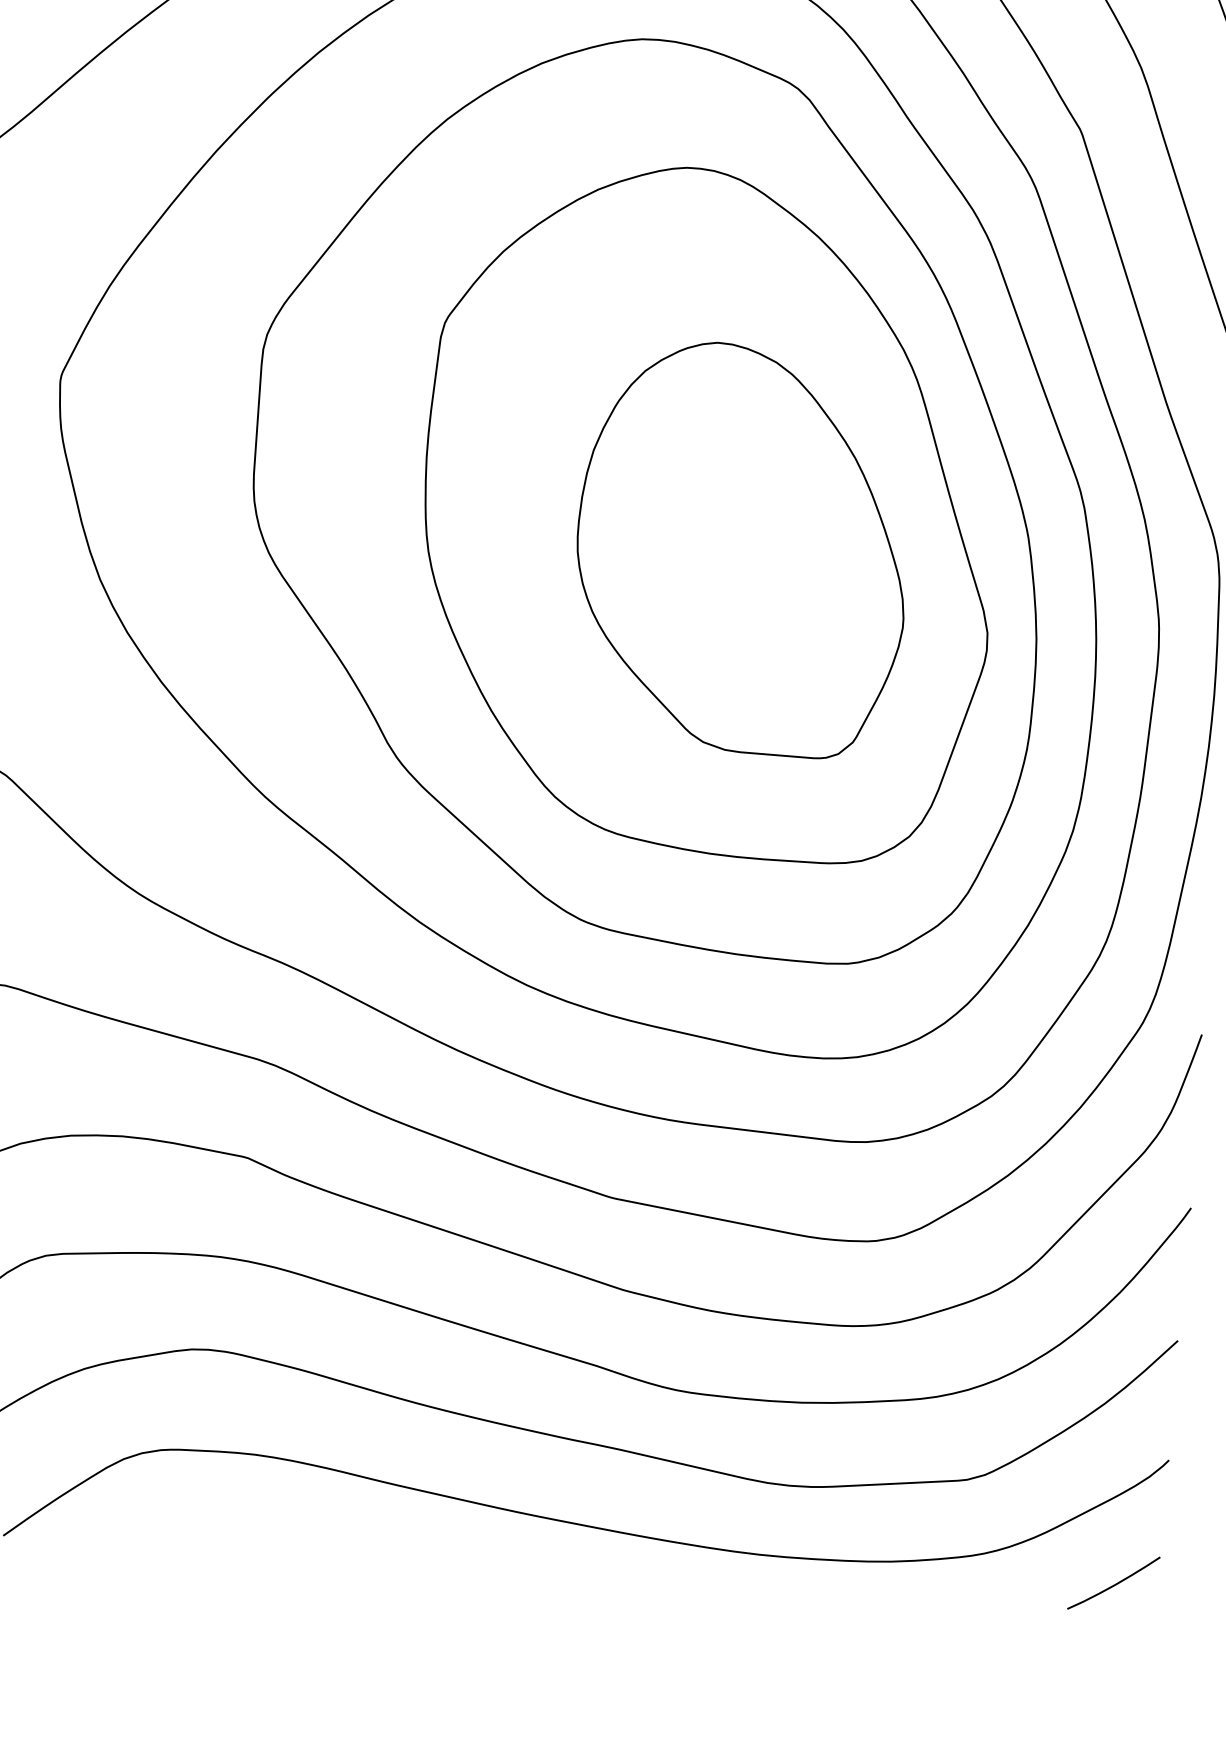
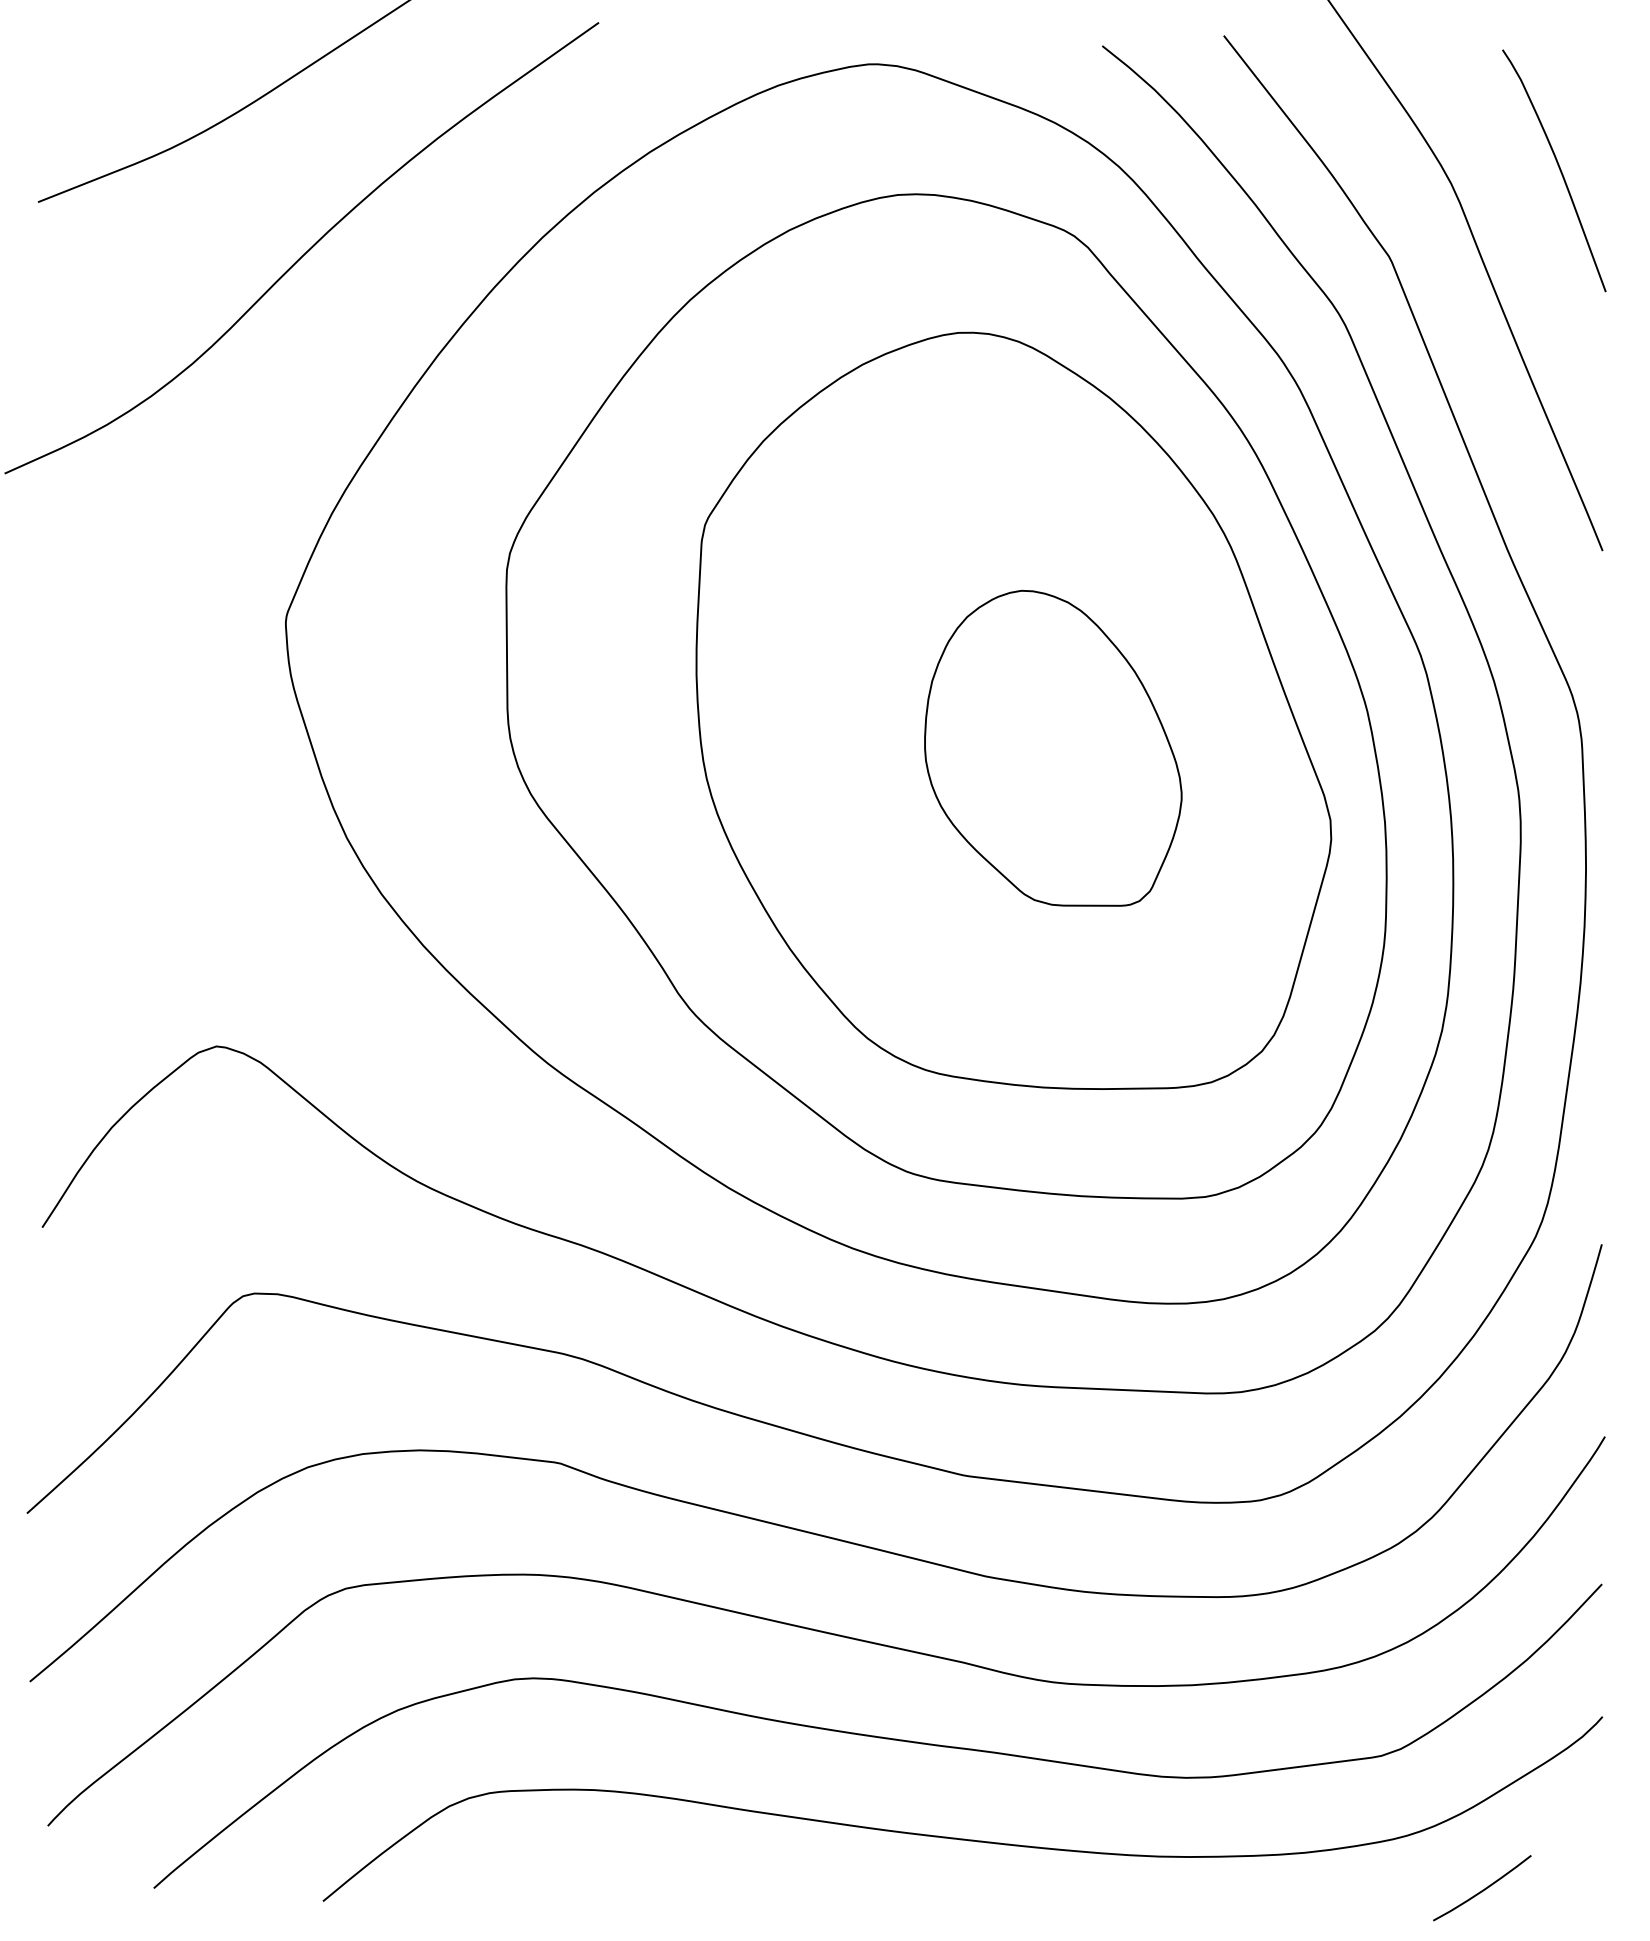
part: (743, 548) -> (1053, 748), size x0.7
curve: (1113, 1584) -> (1482, 1889), moved

